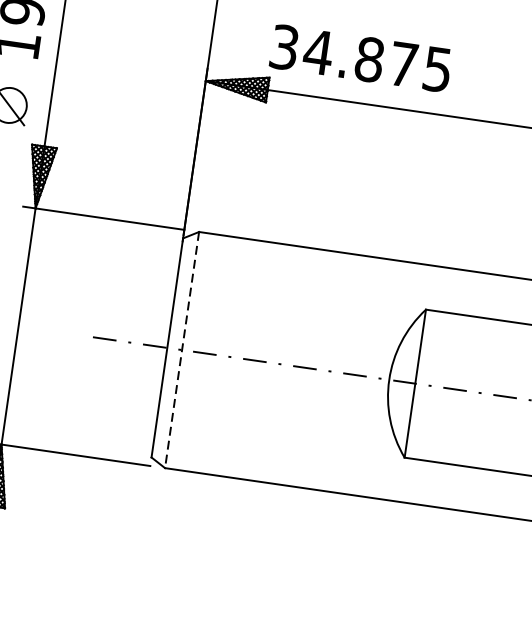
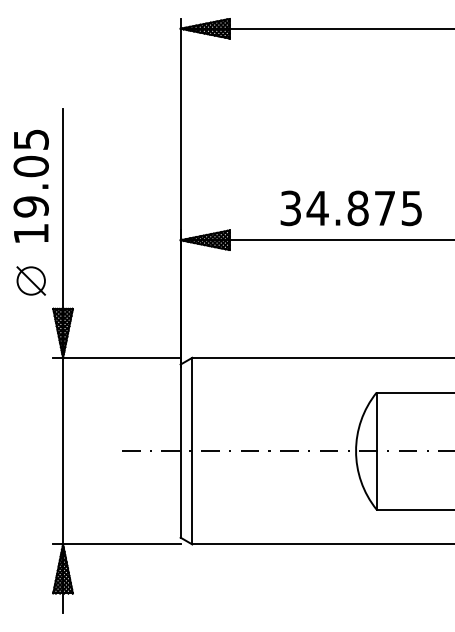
text: (359, 58) -> (350, 208), moved
line: (182, 350) -> (192, 451), dashed -> solid

